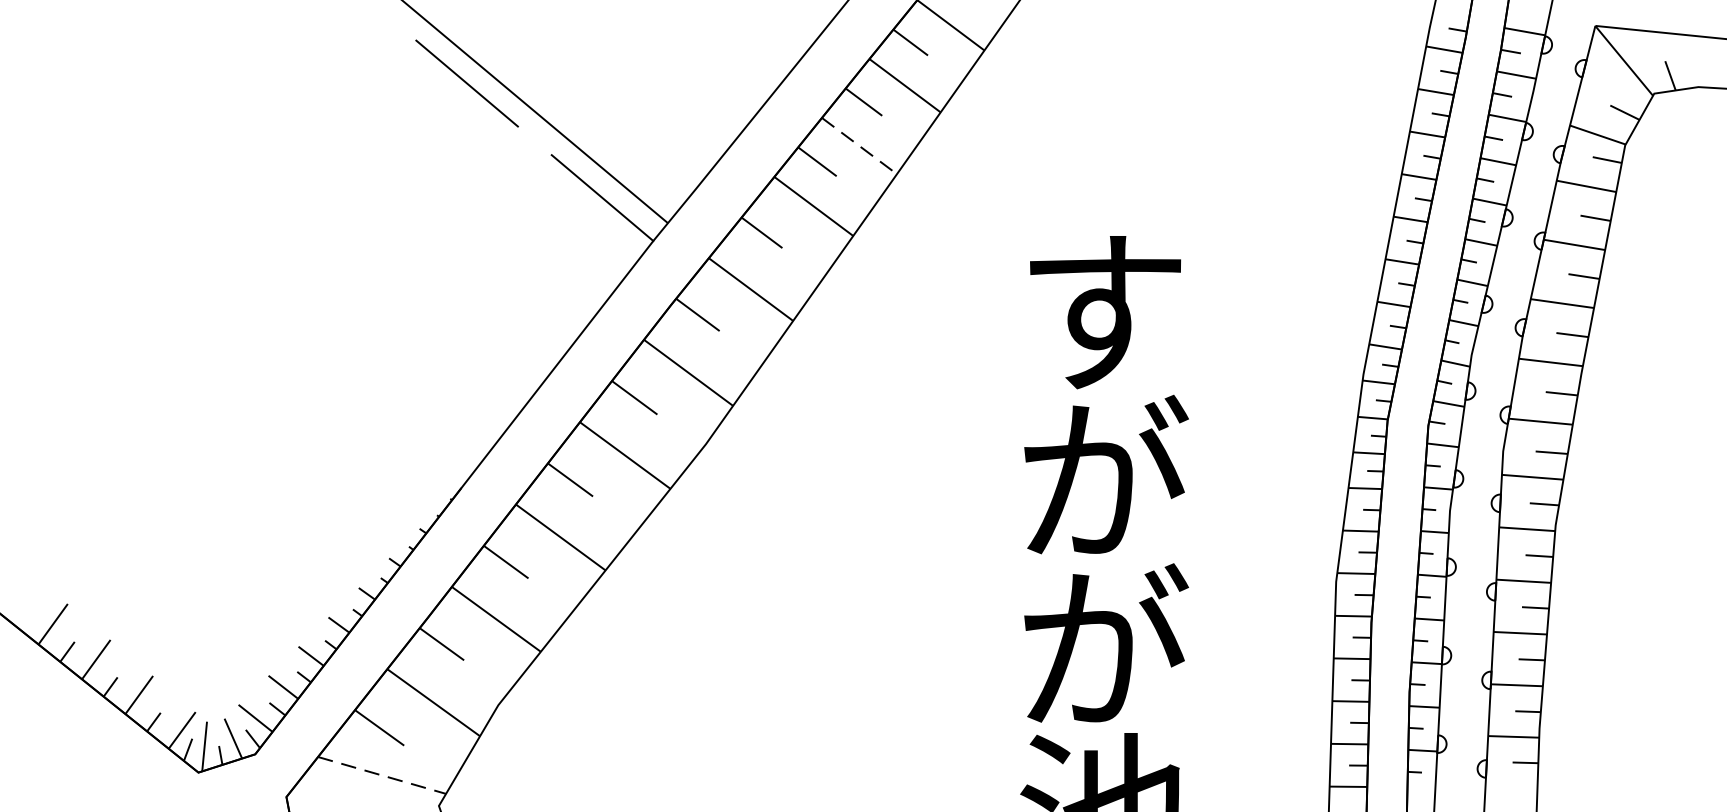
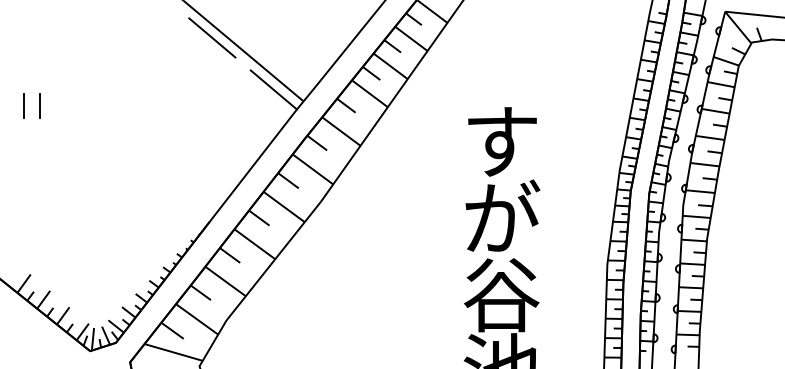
line: (861, 146) -> (391, 66), dashed -> solid
line: (53, 232) -> (24, 105), added
line: (86, 232) -> (39, 105), added
text: (1105, 647) -> (502, 294), が -> 谷
line: (383, 775) -> (174, 352), dashed -> solid

